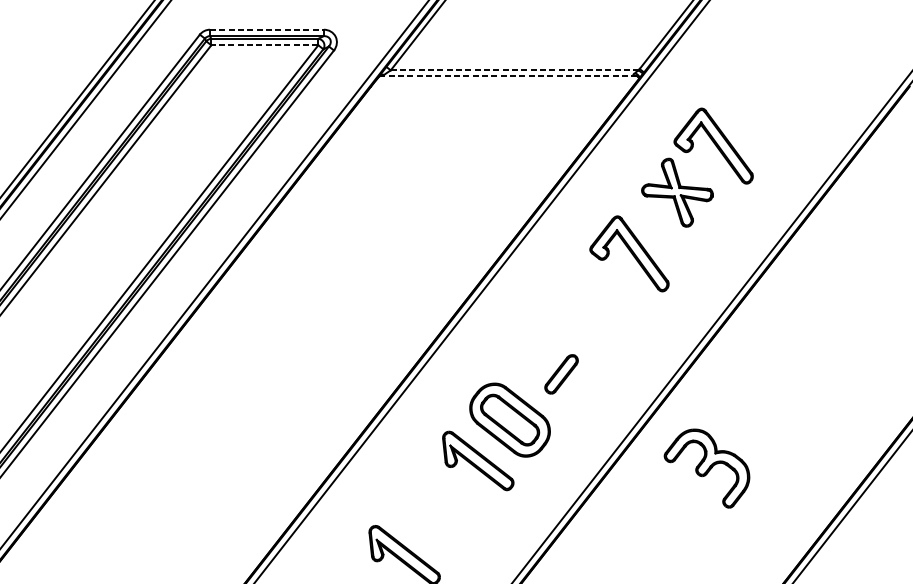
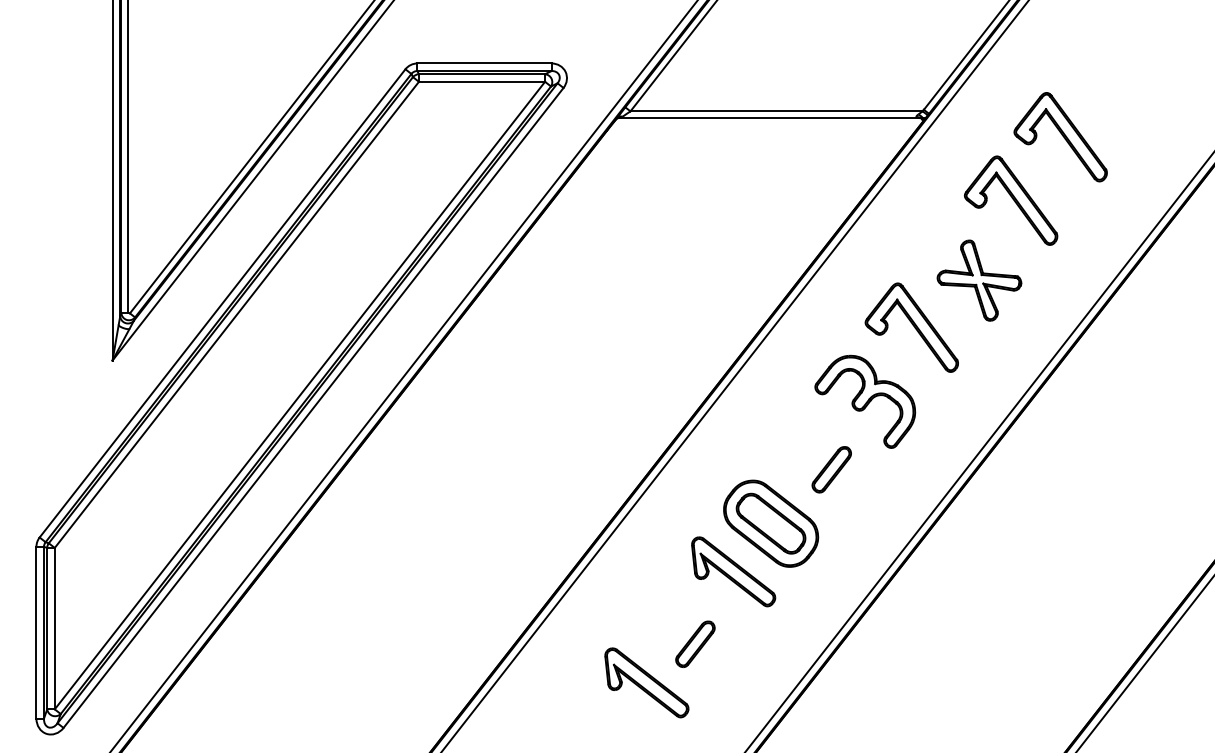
line: (267, 29) -> (485, 63), dashed -> solid
line: (264, 45) -> (481, 81), dashed -> solid
line: (515, 70) -> (777, 111), dashed -> solid
line: (509, 76) -> (770, 118), dashed -> solid
part: (755, 92) -> (1060, 137), added
part: (677, 192) -> (979, 280), moved
part: (707, 468) -> (865, 401), moved
part: (445, 521) -> (695, 643), added

